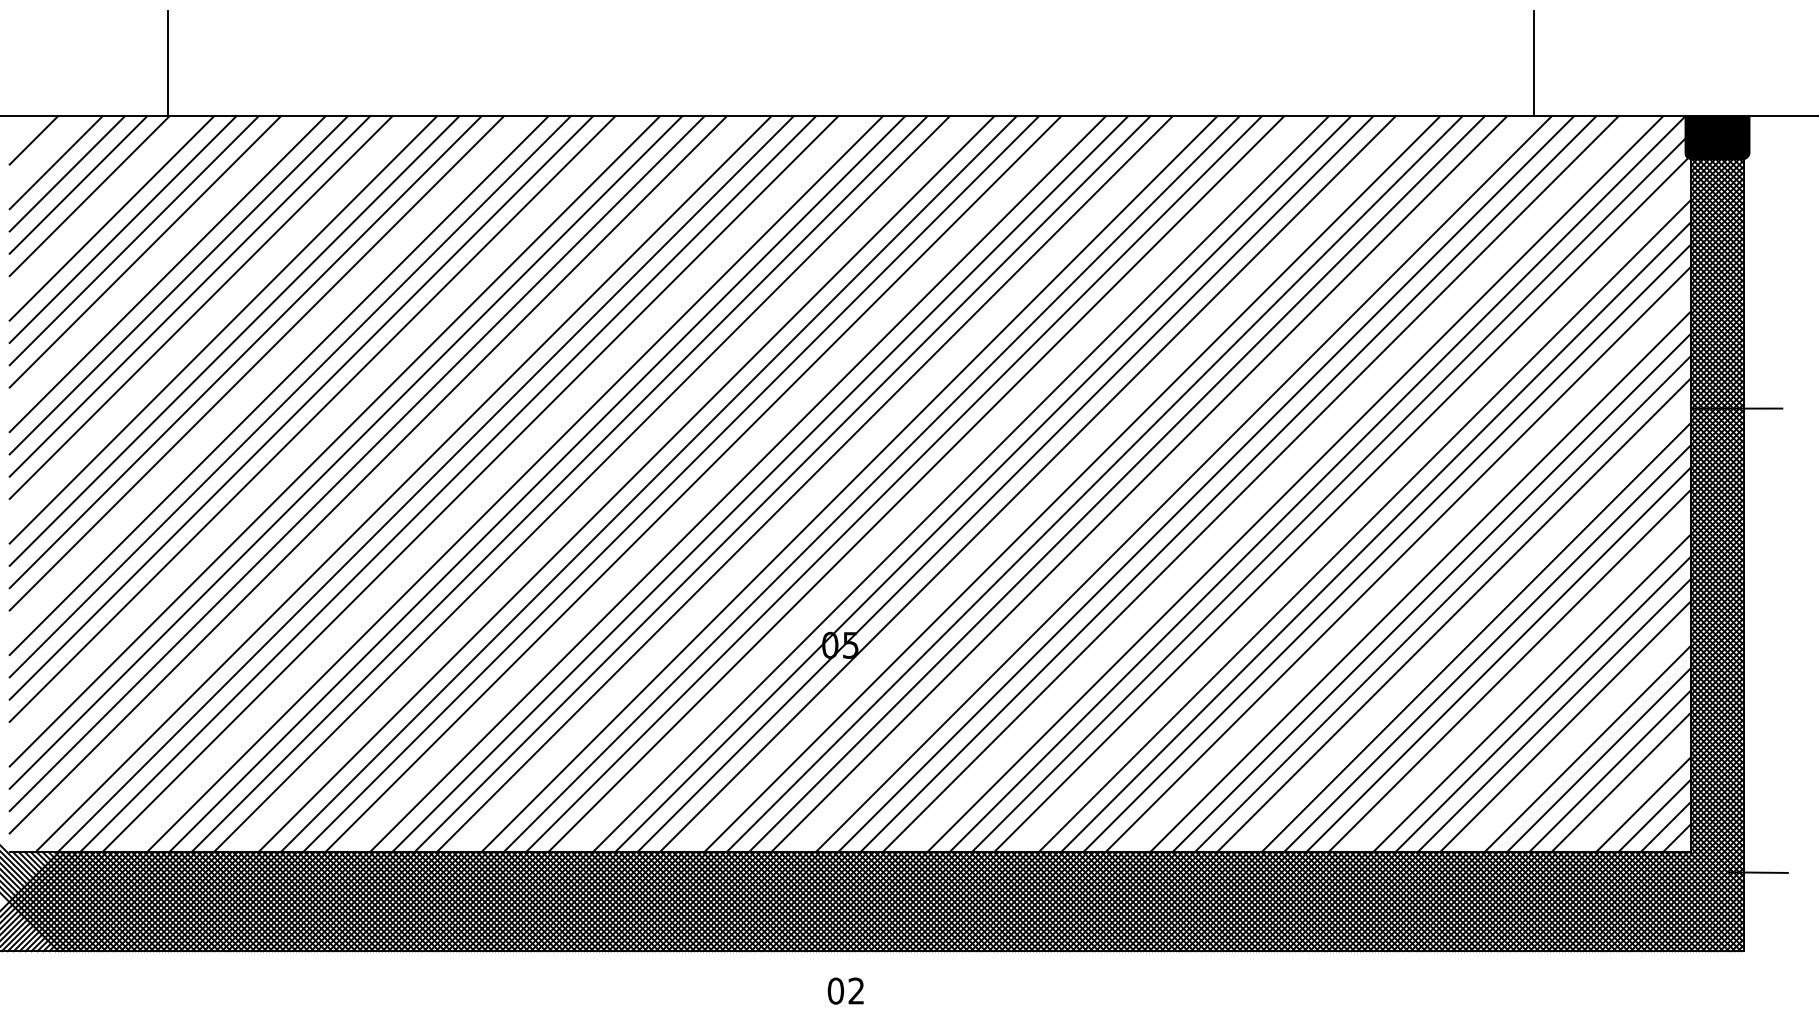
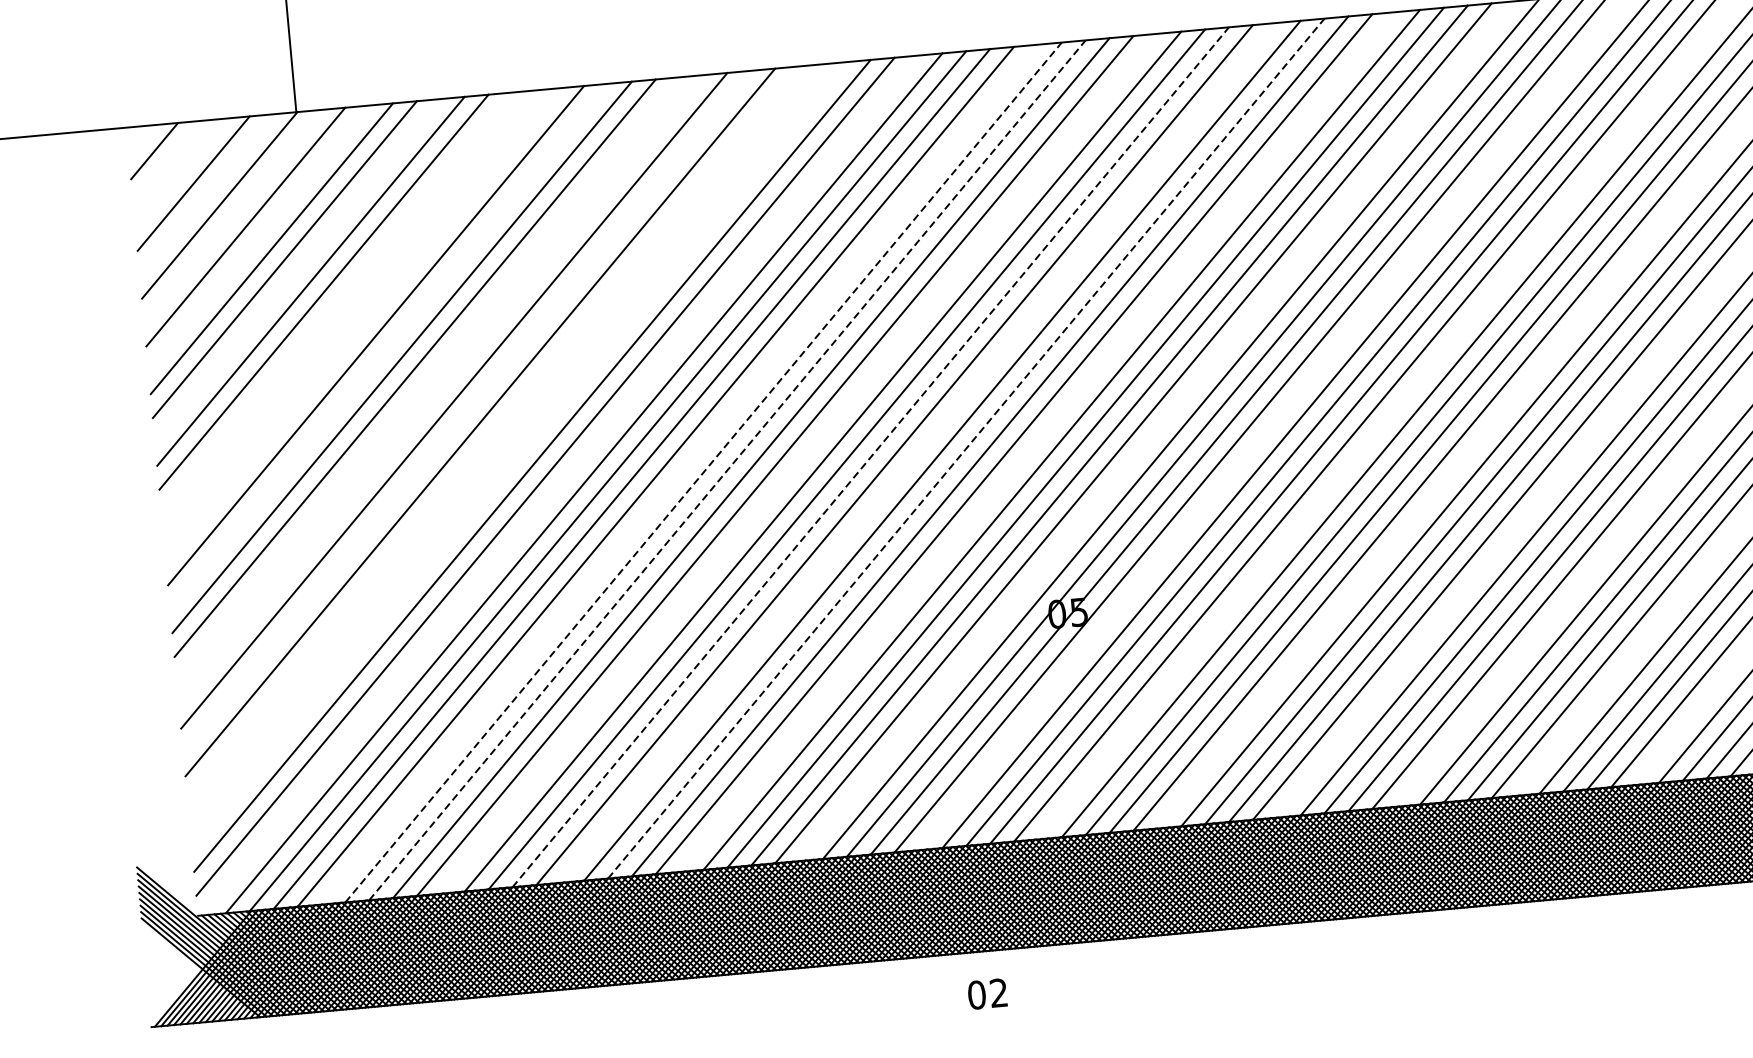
line: (55, 162) -> (180, 172), removed
line: (78, 184) -> (206, 193), removed
line: (122, 229) -> (258, 237), removed
line: (189, 296) -> (336, 303), removed
line: (200, 307) -> (349, 313), removed
line: (234, 340) -> (389, 345), removed
line: (278, 385) -> (440, 389), removed
line: (300, 407) -> (466, 411), removed
line: (334, 441) -> (506, 444), removed
line: (345, 452) -> (519, 454), removed
line: (515, 483) -> (704, 471), solid -> dashed
line: (537, 483) -> (727, 469), solid -> dashed
line: (671, 483) -> (871, 456), solid -> dashed
line: (760, 483) -> (966, 447), solid -> dashed
text: (845, 990) -> (987, 993), moved

